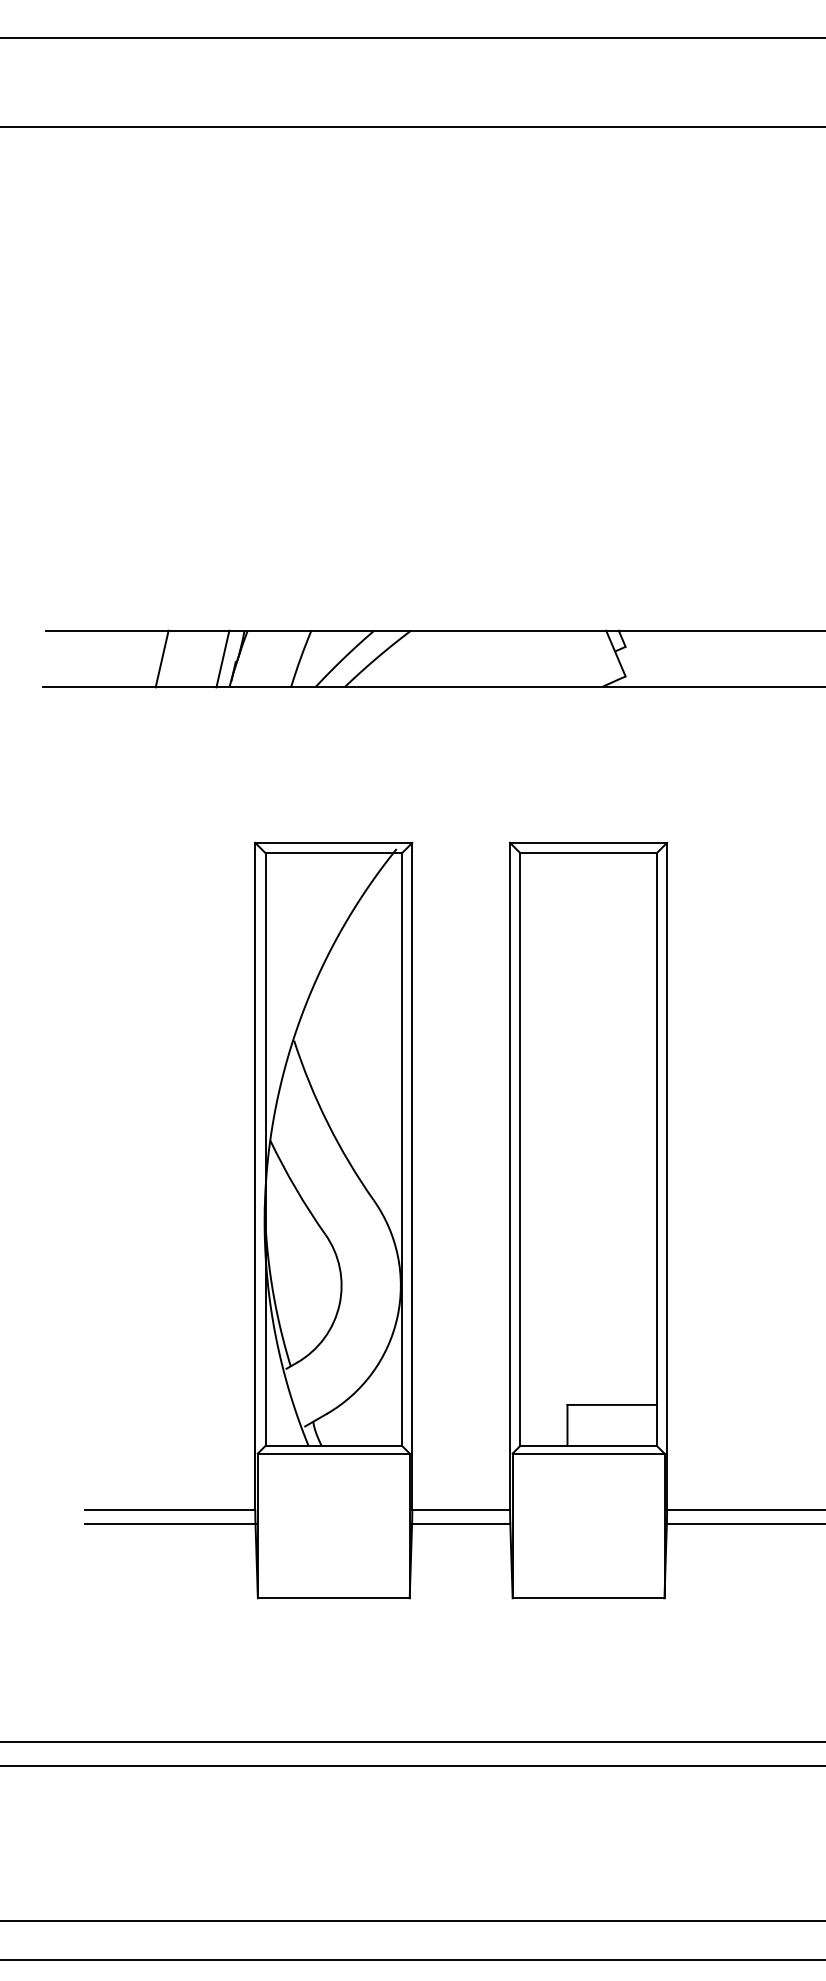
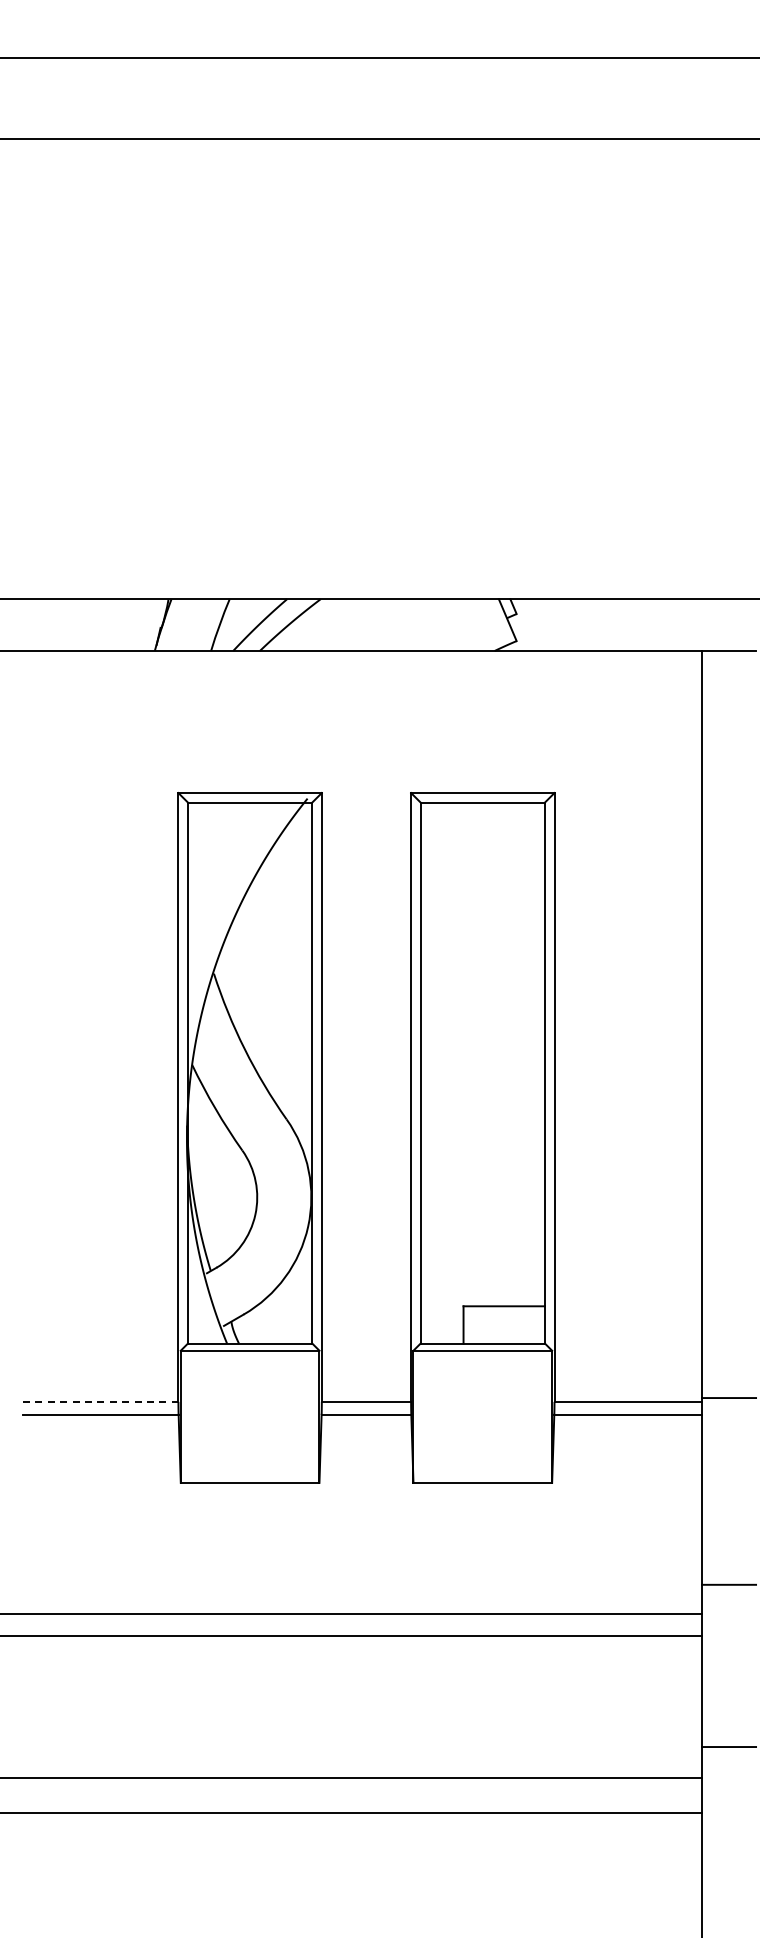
line: (162, 659) -> (93, 625), removed
line: (222, 659) -> (148, 625), removed
line: (169, 1509) -> (100, 1401), solid -> dashed

